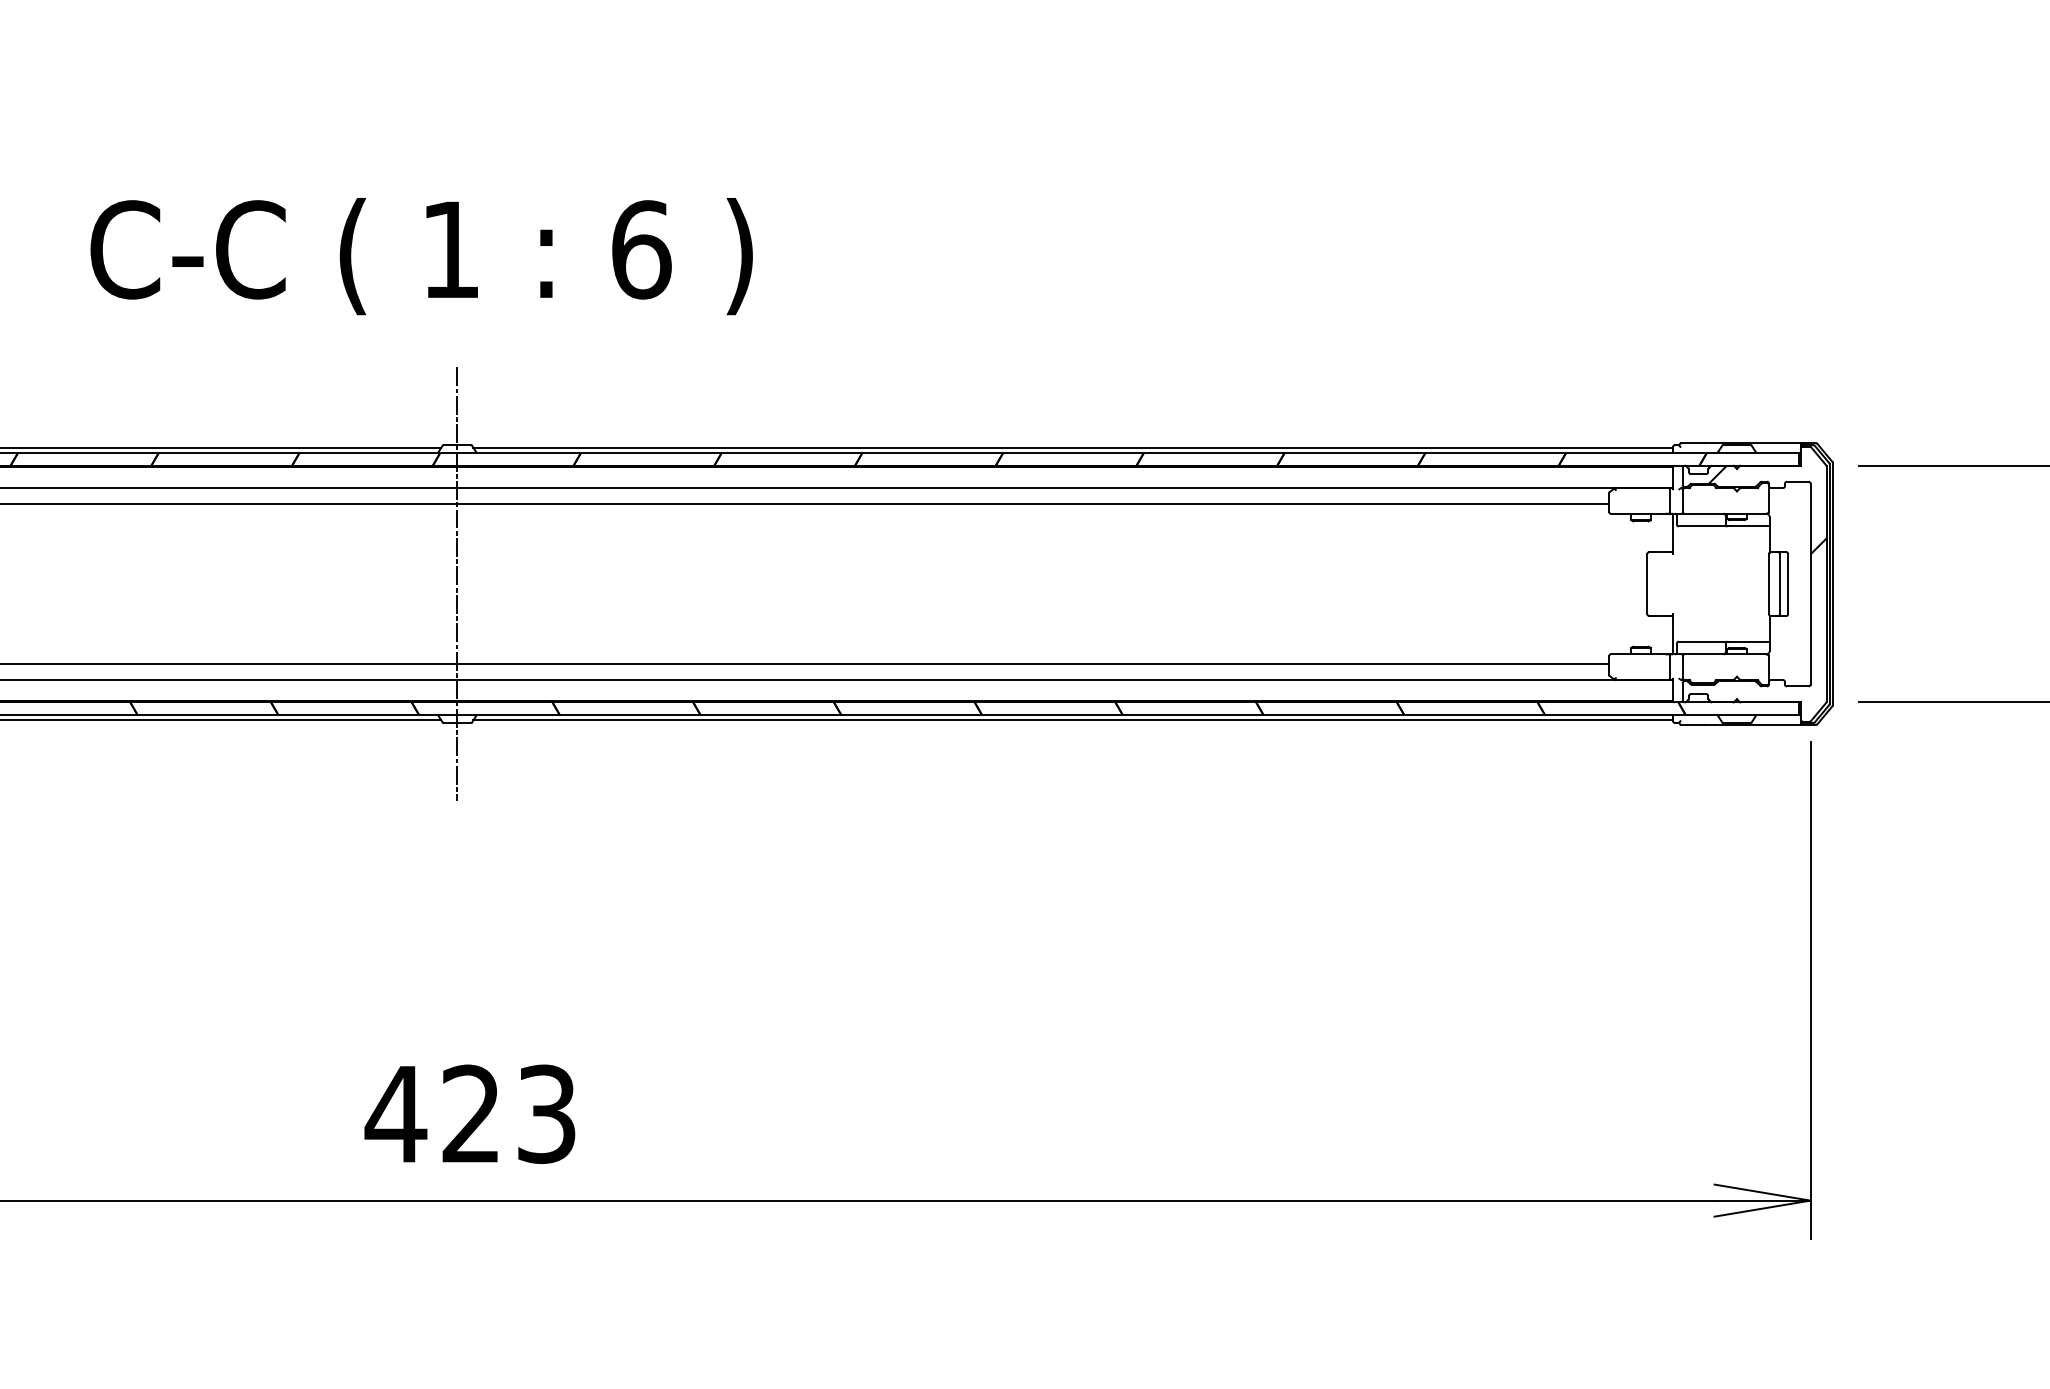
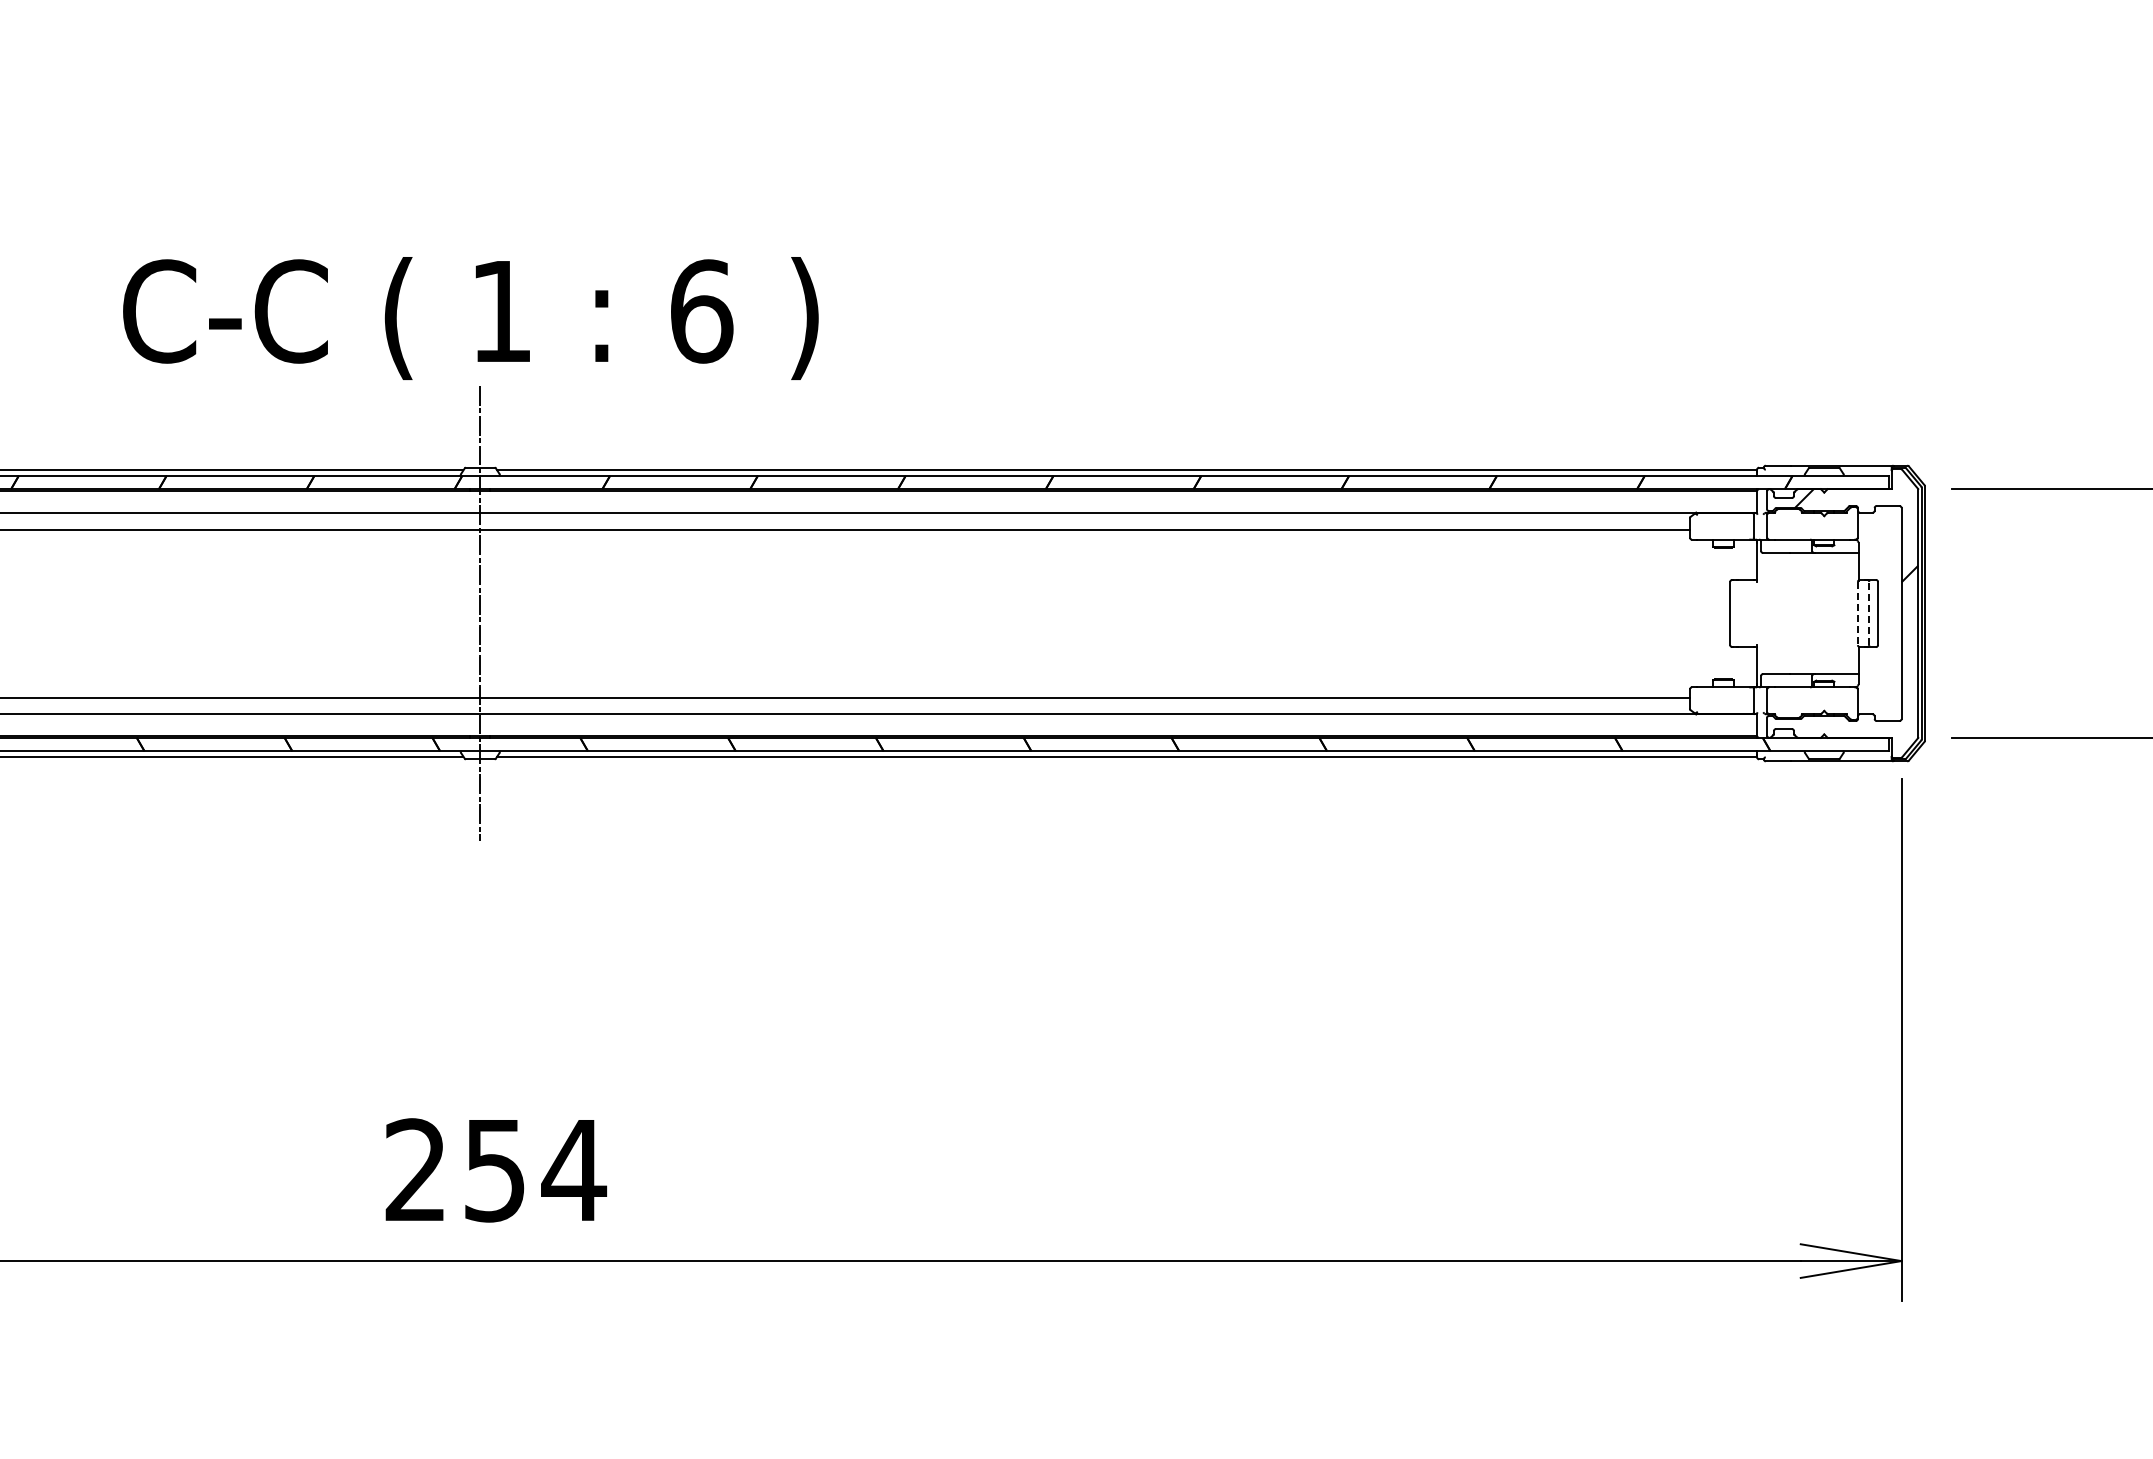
text: (421, 256) -> (470, 318), moved
line: (1768, 584) -> (1857, 613), solid -> dashed
line: (1780, 584) -> (1869, 613), solid -> dashed
text: (470, 1114) -> (494, 1170), 423 -> 254

